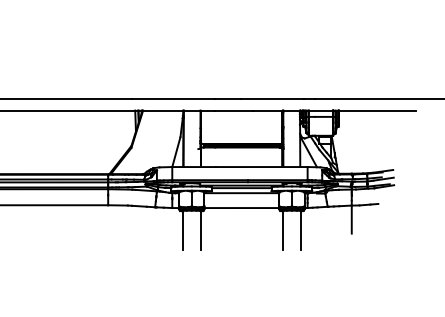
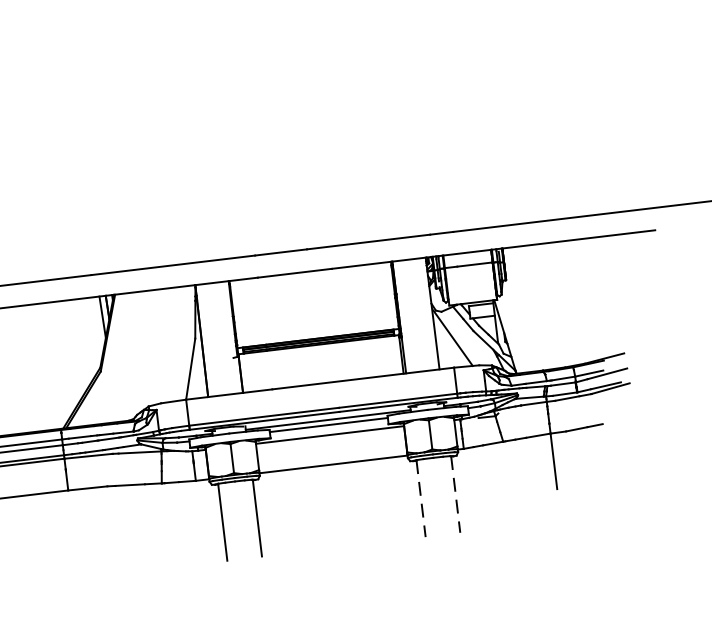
line: (283, 230) -> (421, 499), solid -> dashed
line: (300, 230) -> (454, 495), solid -> dashed

